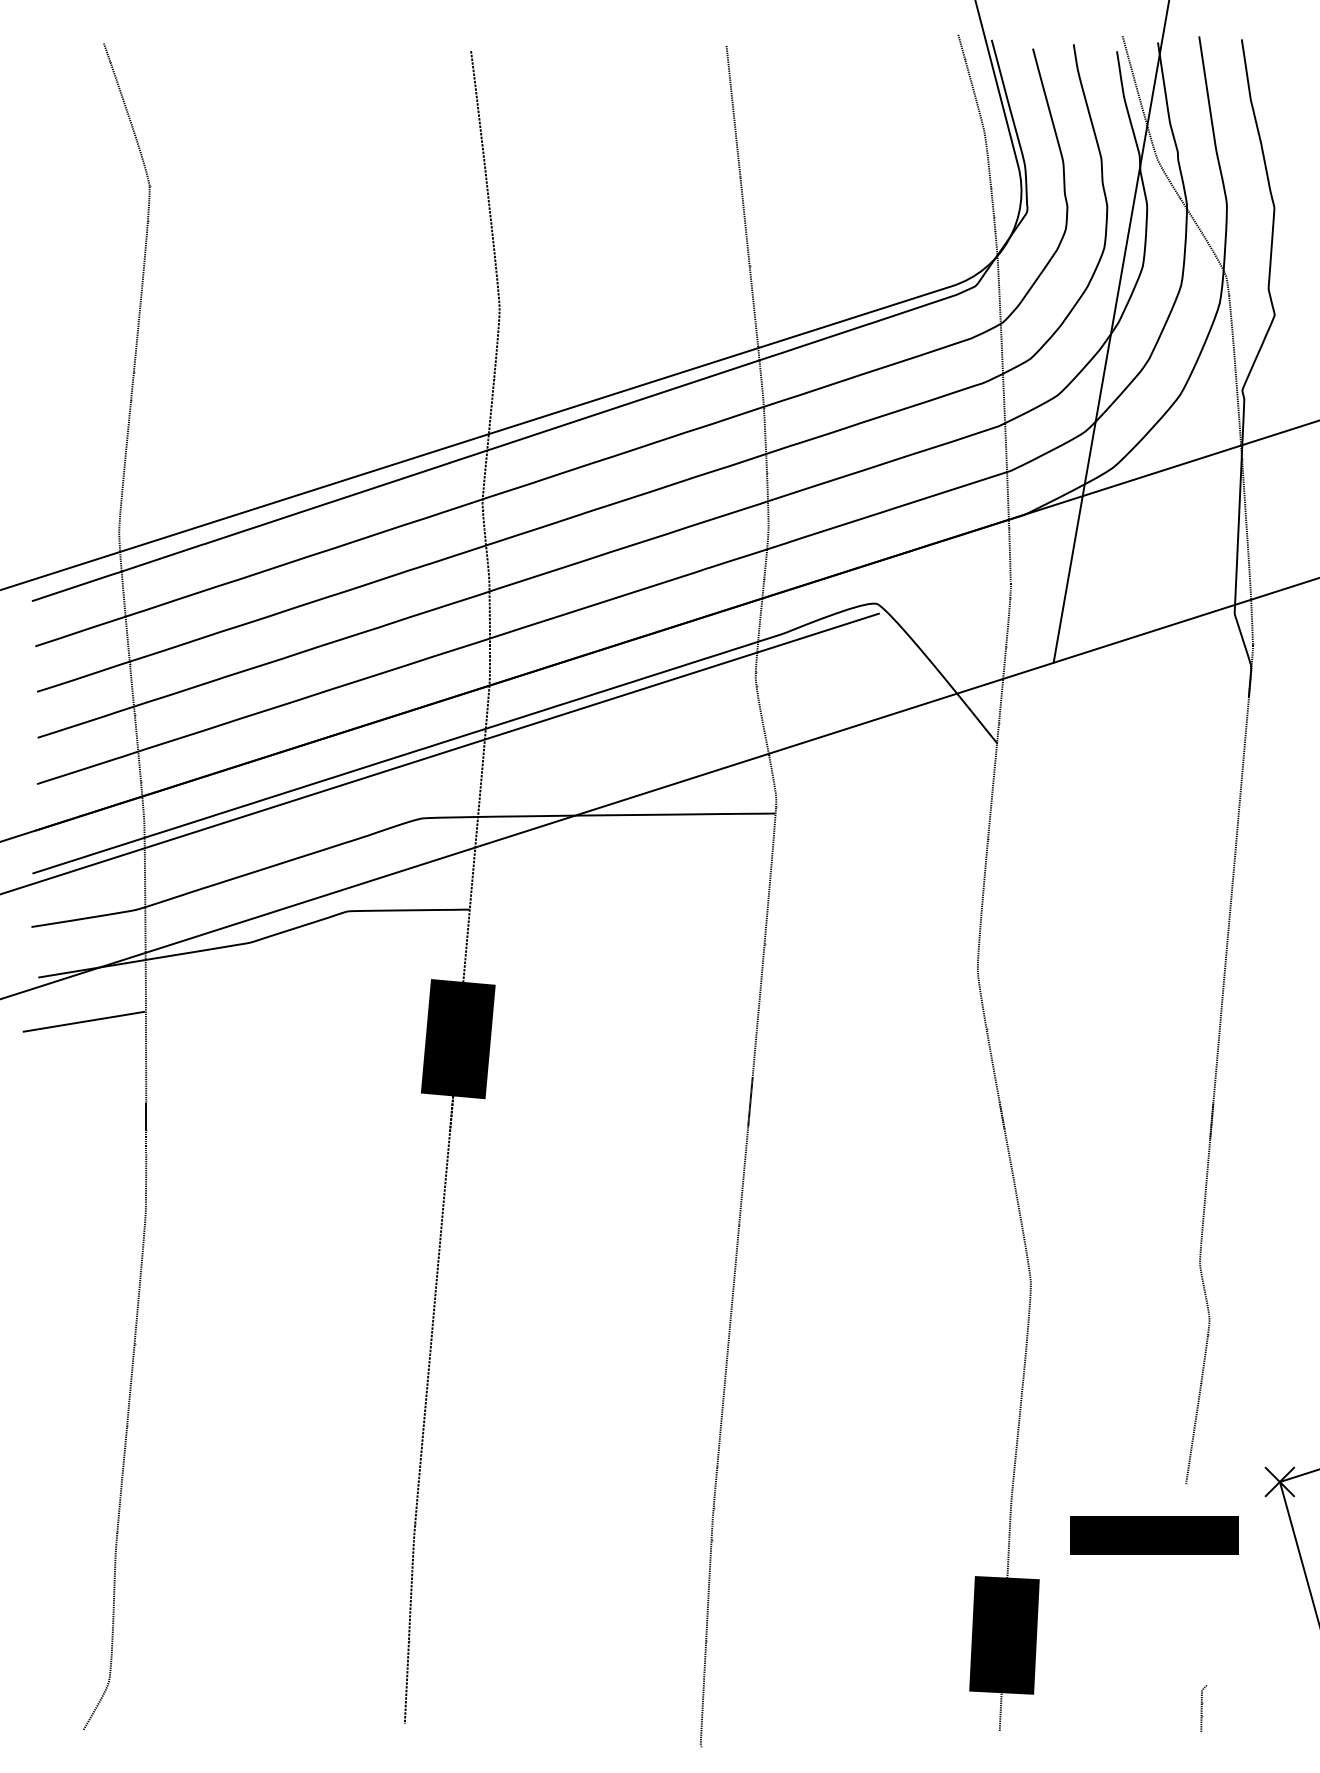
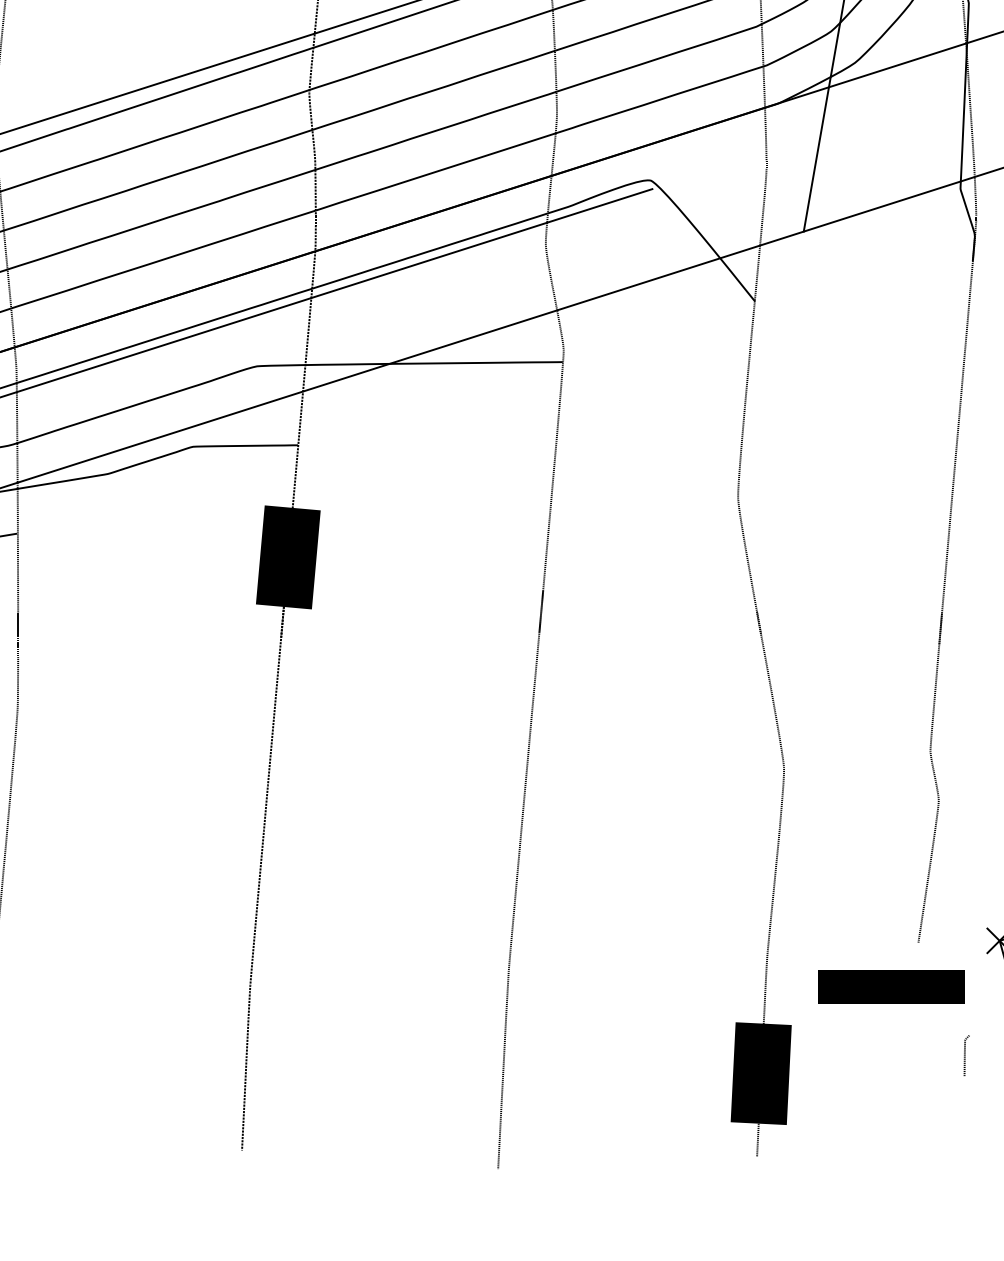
curve: (1202, 1708) -> (965, 1055), moved

